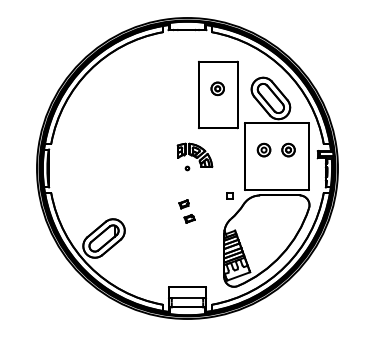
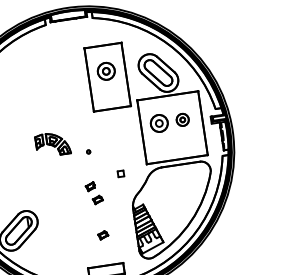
part: (217, 88) -> (105, 71), size x1.4
part: (263, 149) -> (158, 122), size x1.4
part: (194, 154) -> (52, 143), moved
part: (229, 195) -> (120, 173), moved
part: (189, 255) -> (103, 234), added

